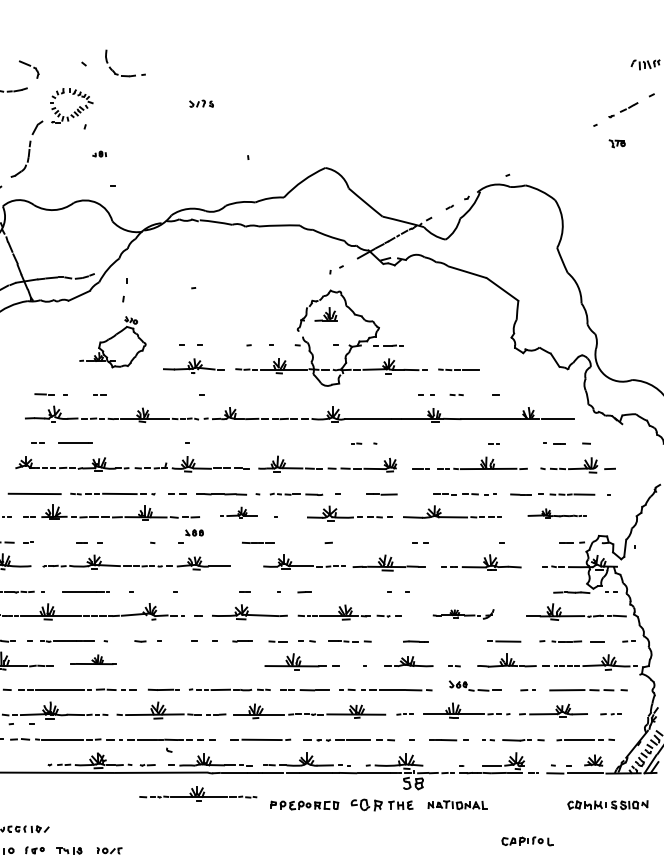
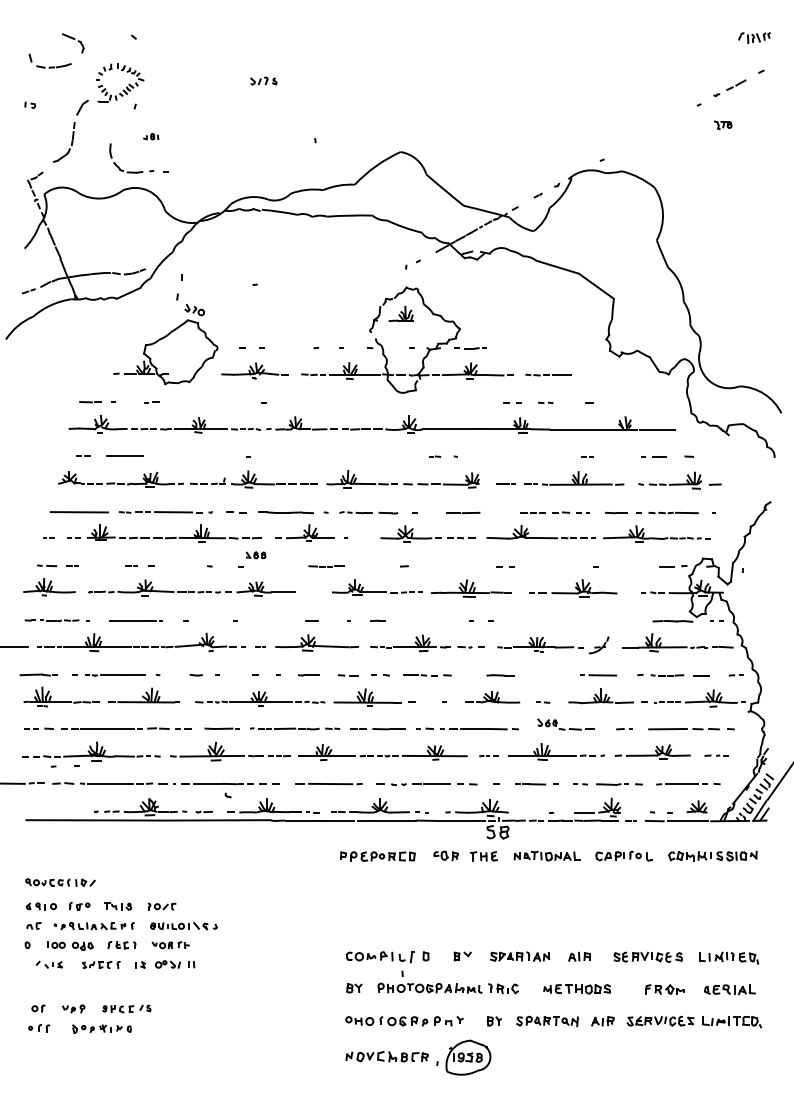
part: (125, 75) -> (131, 171), moved
part: (112, 342) -> (165, 344), size x1.43
part: (238, 512) -> (304, 532), size x1.43
part: (556, 513) -> (656, 533), size x1.67
part: (463, 614) -> (553, 645), size x1.67
part: (92, 659) -> (143, 695), size x1.43
part: (198, 793) -> (260, 698), moved
part: (365, 804) -> (445, 855), size x0.71
part: (527, 840) -> (623, 855), moved

